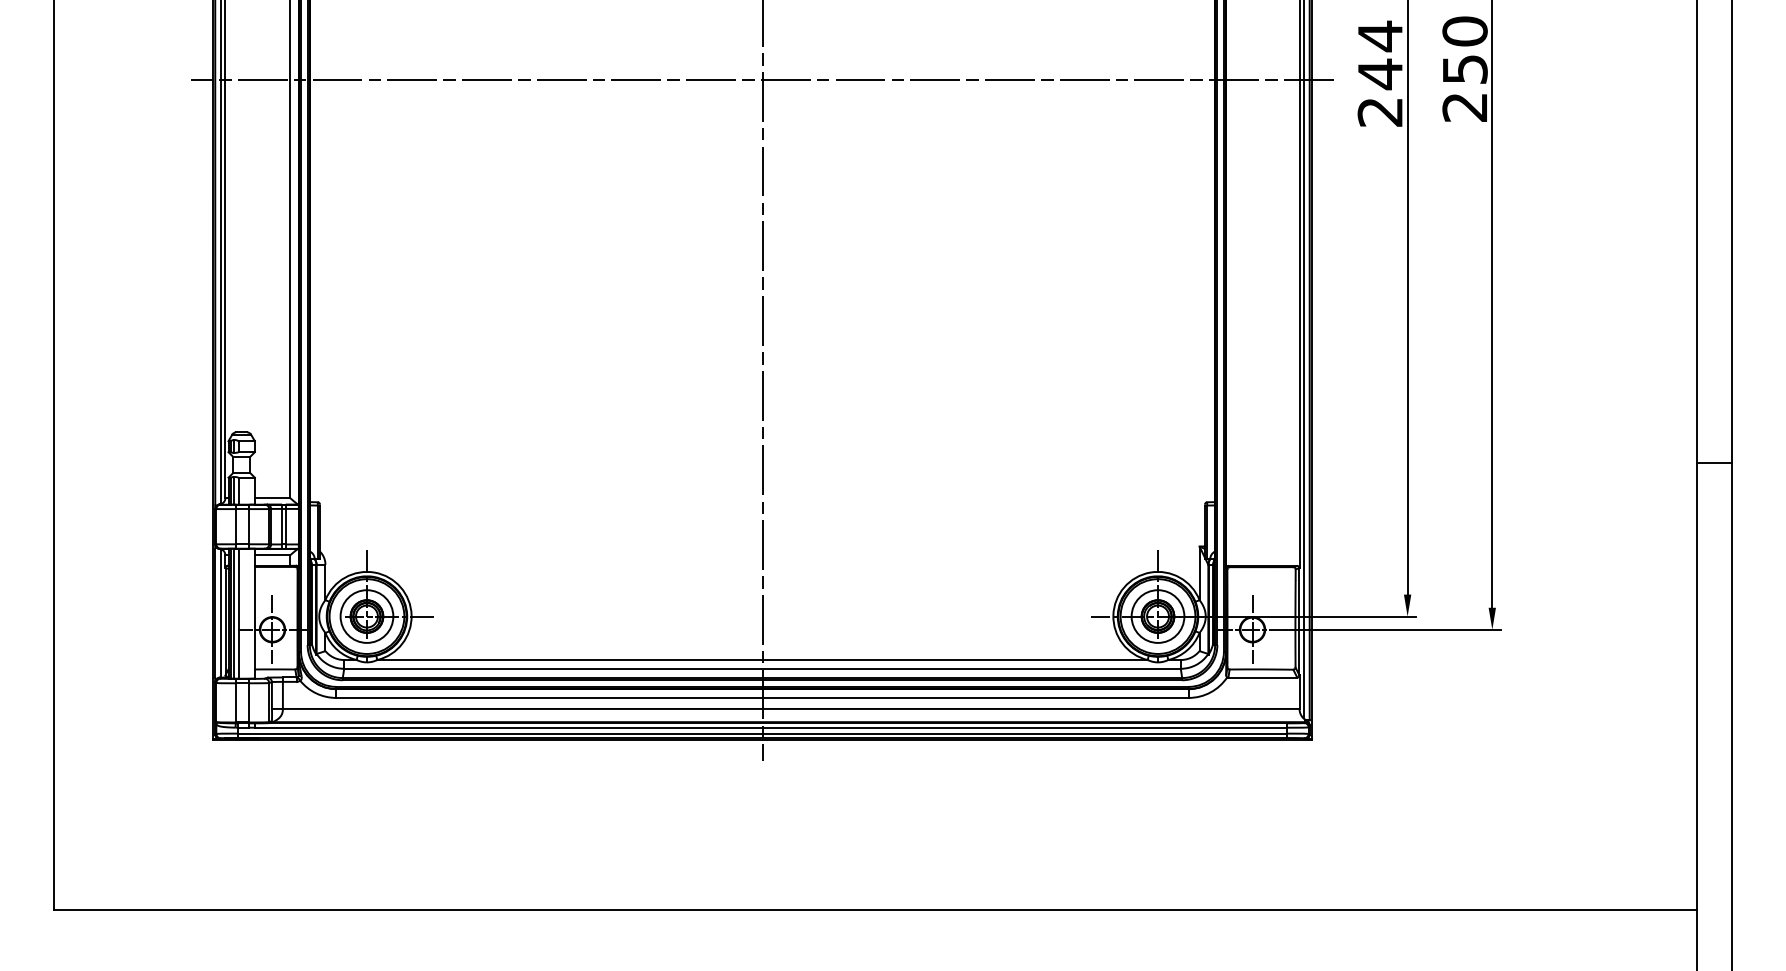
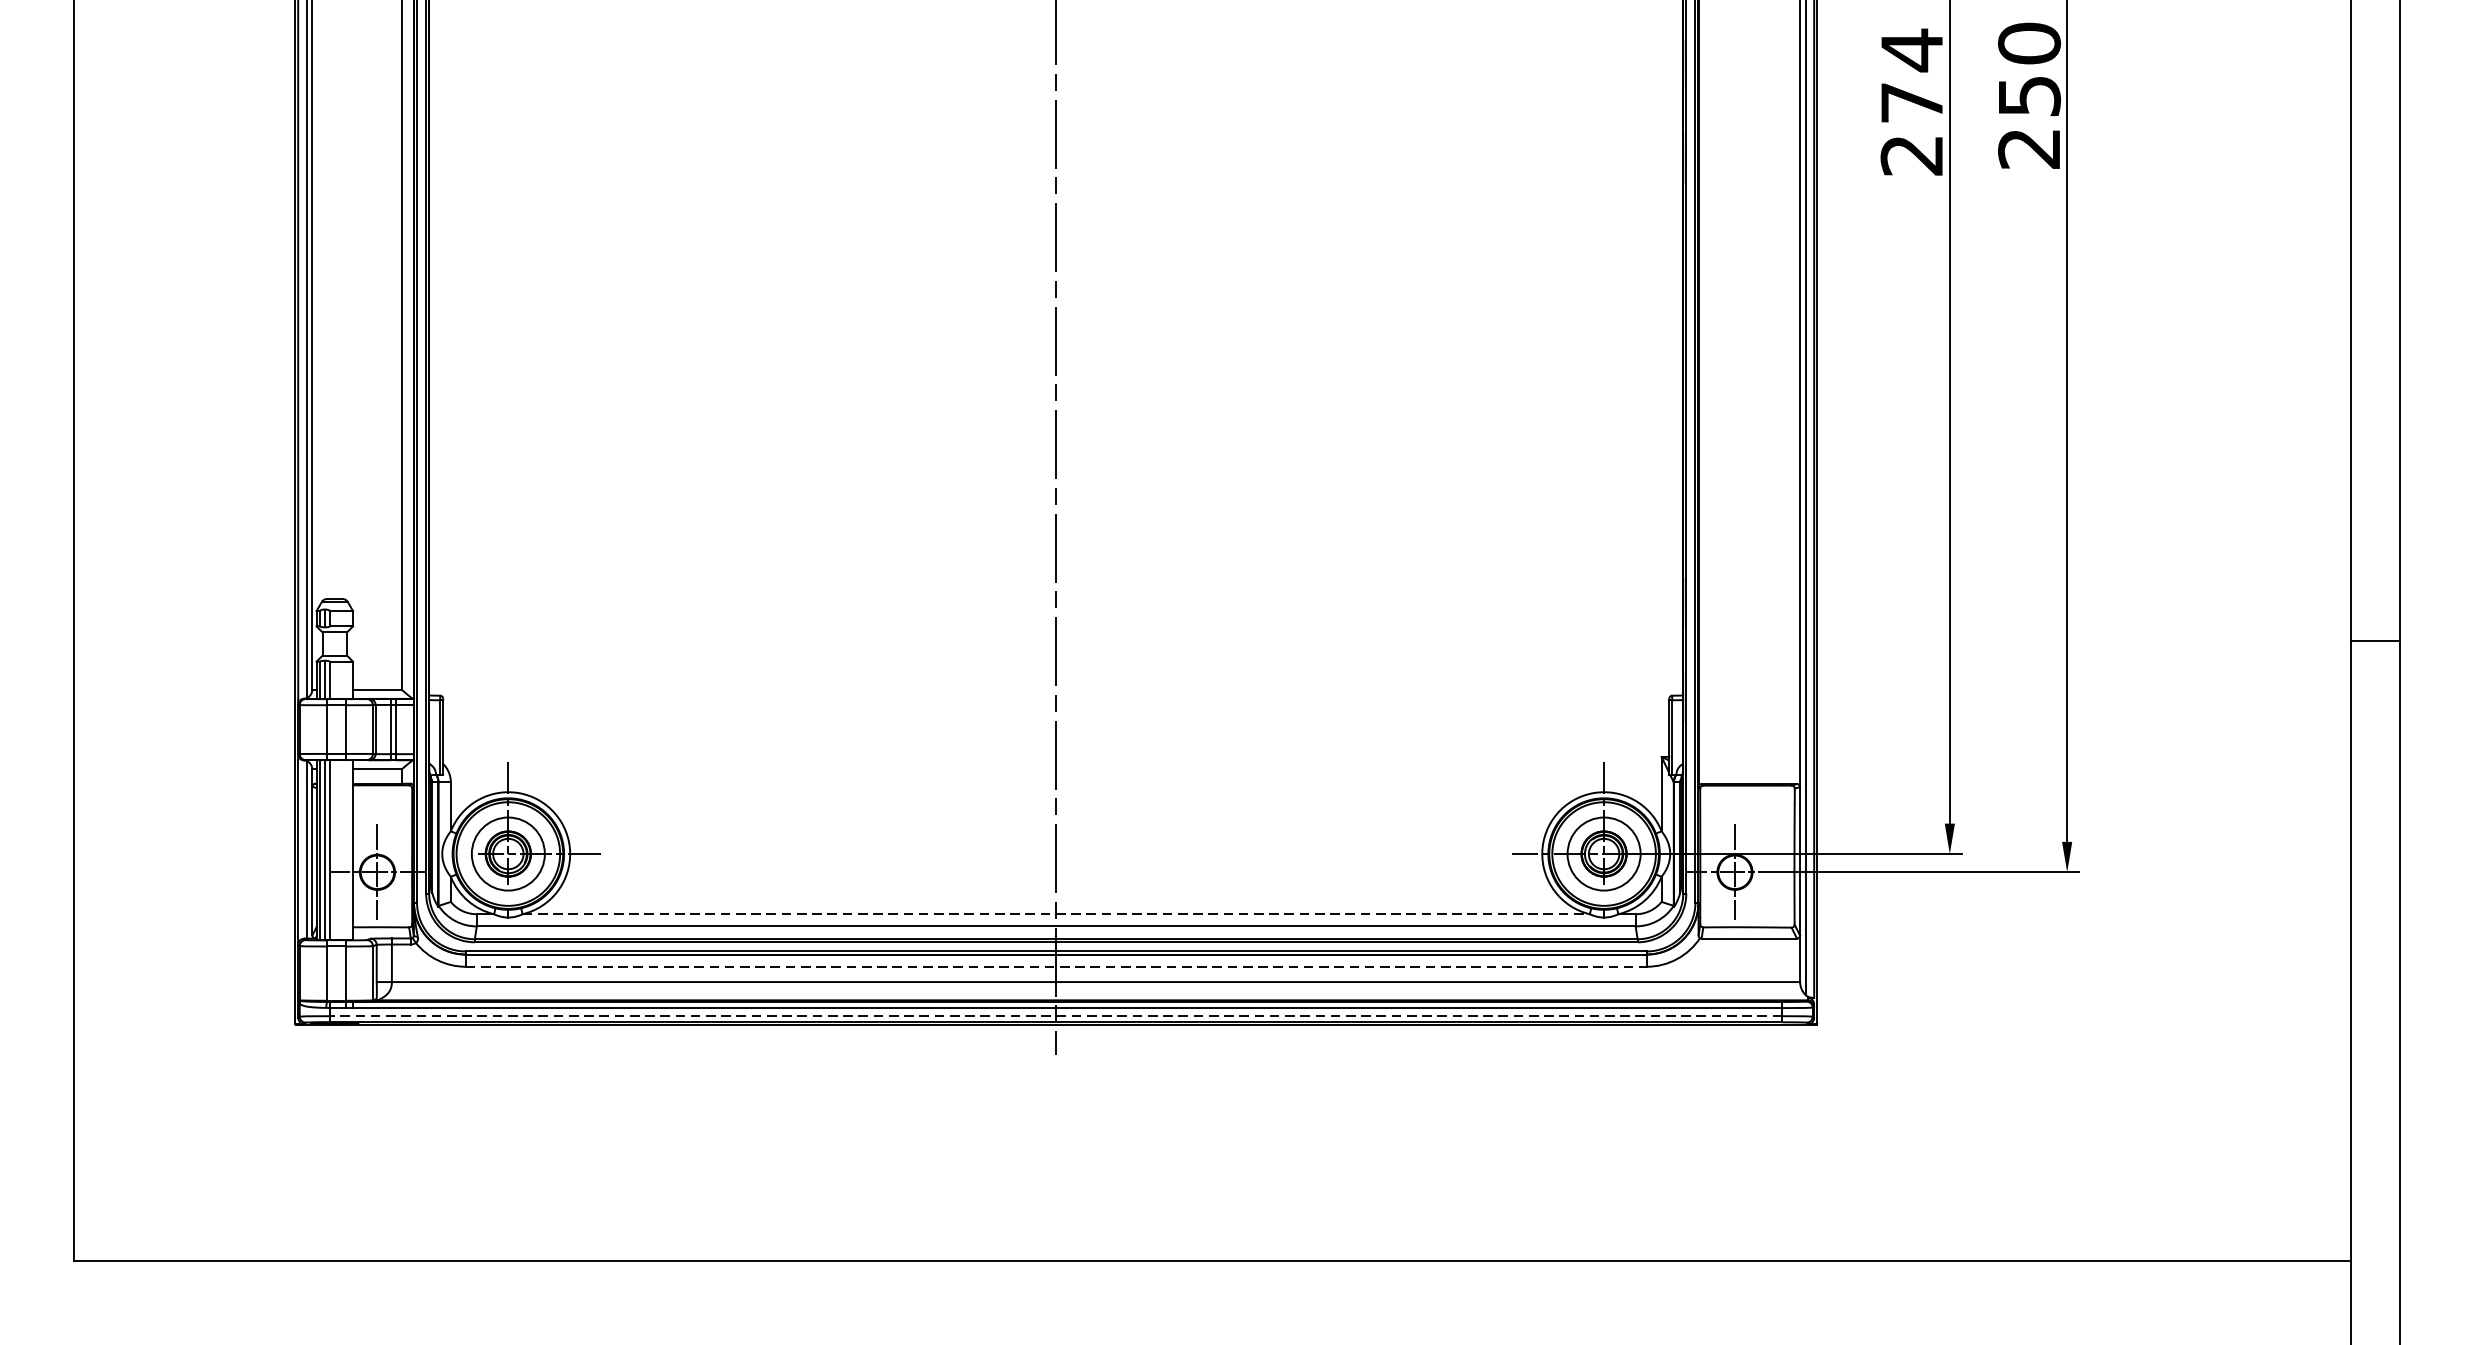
text: (1380, 74) -> (1912, 103), 244 -> 274
line: (762, 80) -> (1056, 111), removed
line: (763, 660) -> (1057, 914), solid -> dashed
line: (763, 697) -> (1057, 966), solid -> dashed
line: (762, 733) -> (1056, 1016), solid -> dashed

